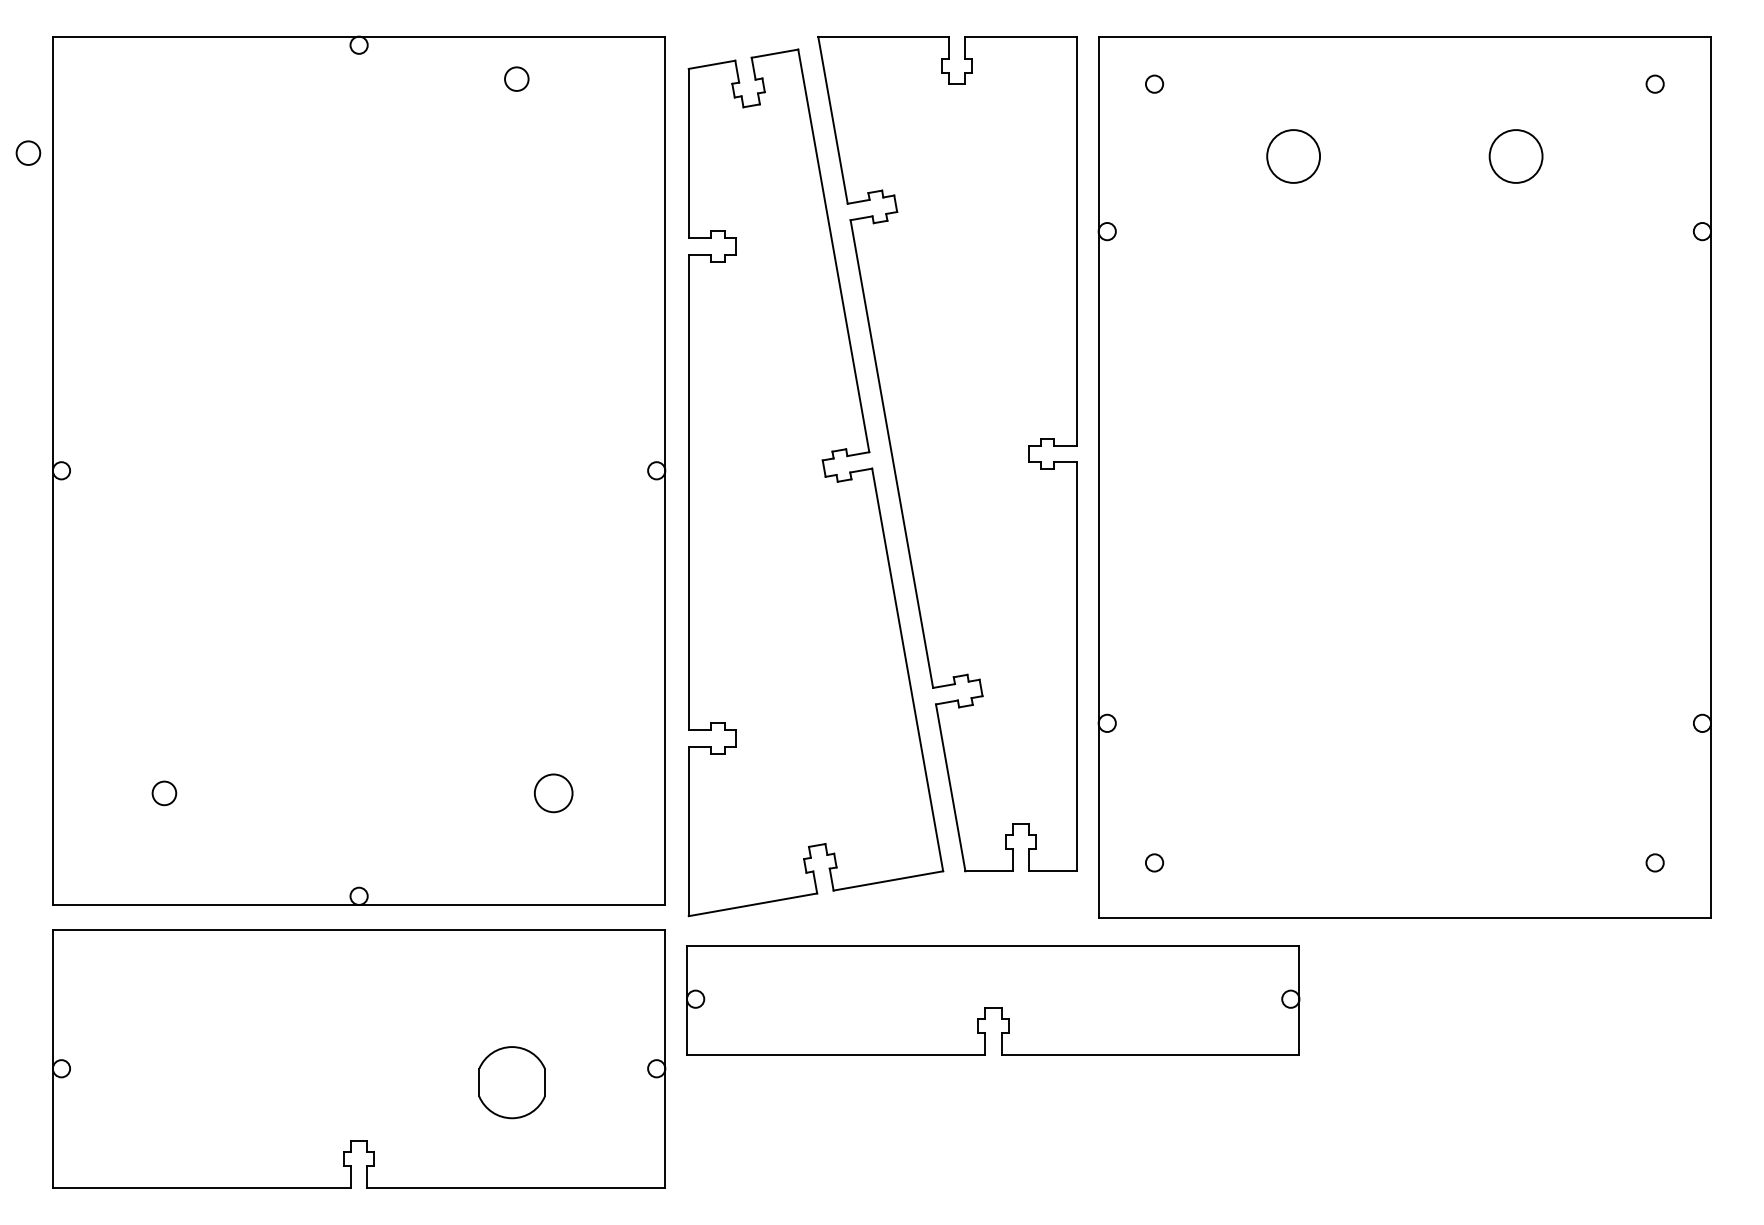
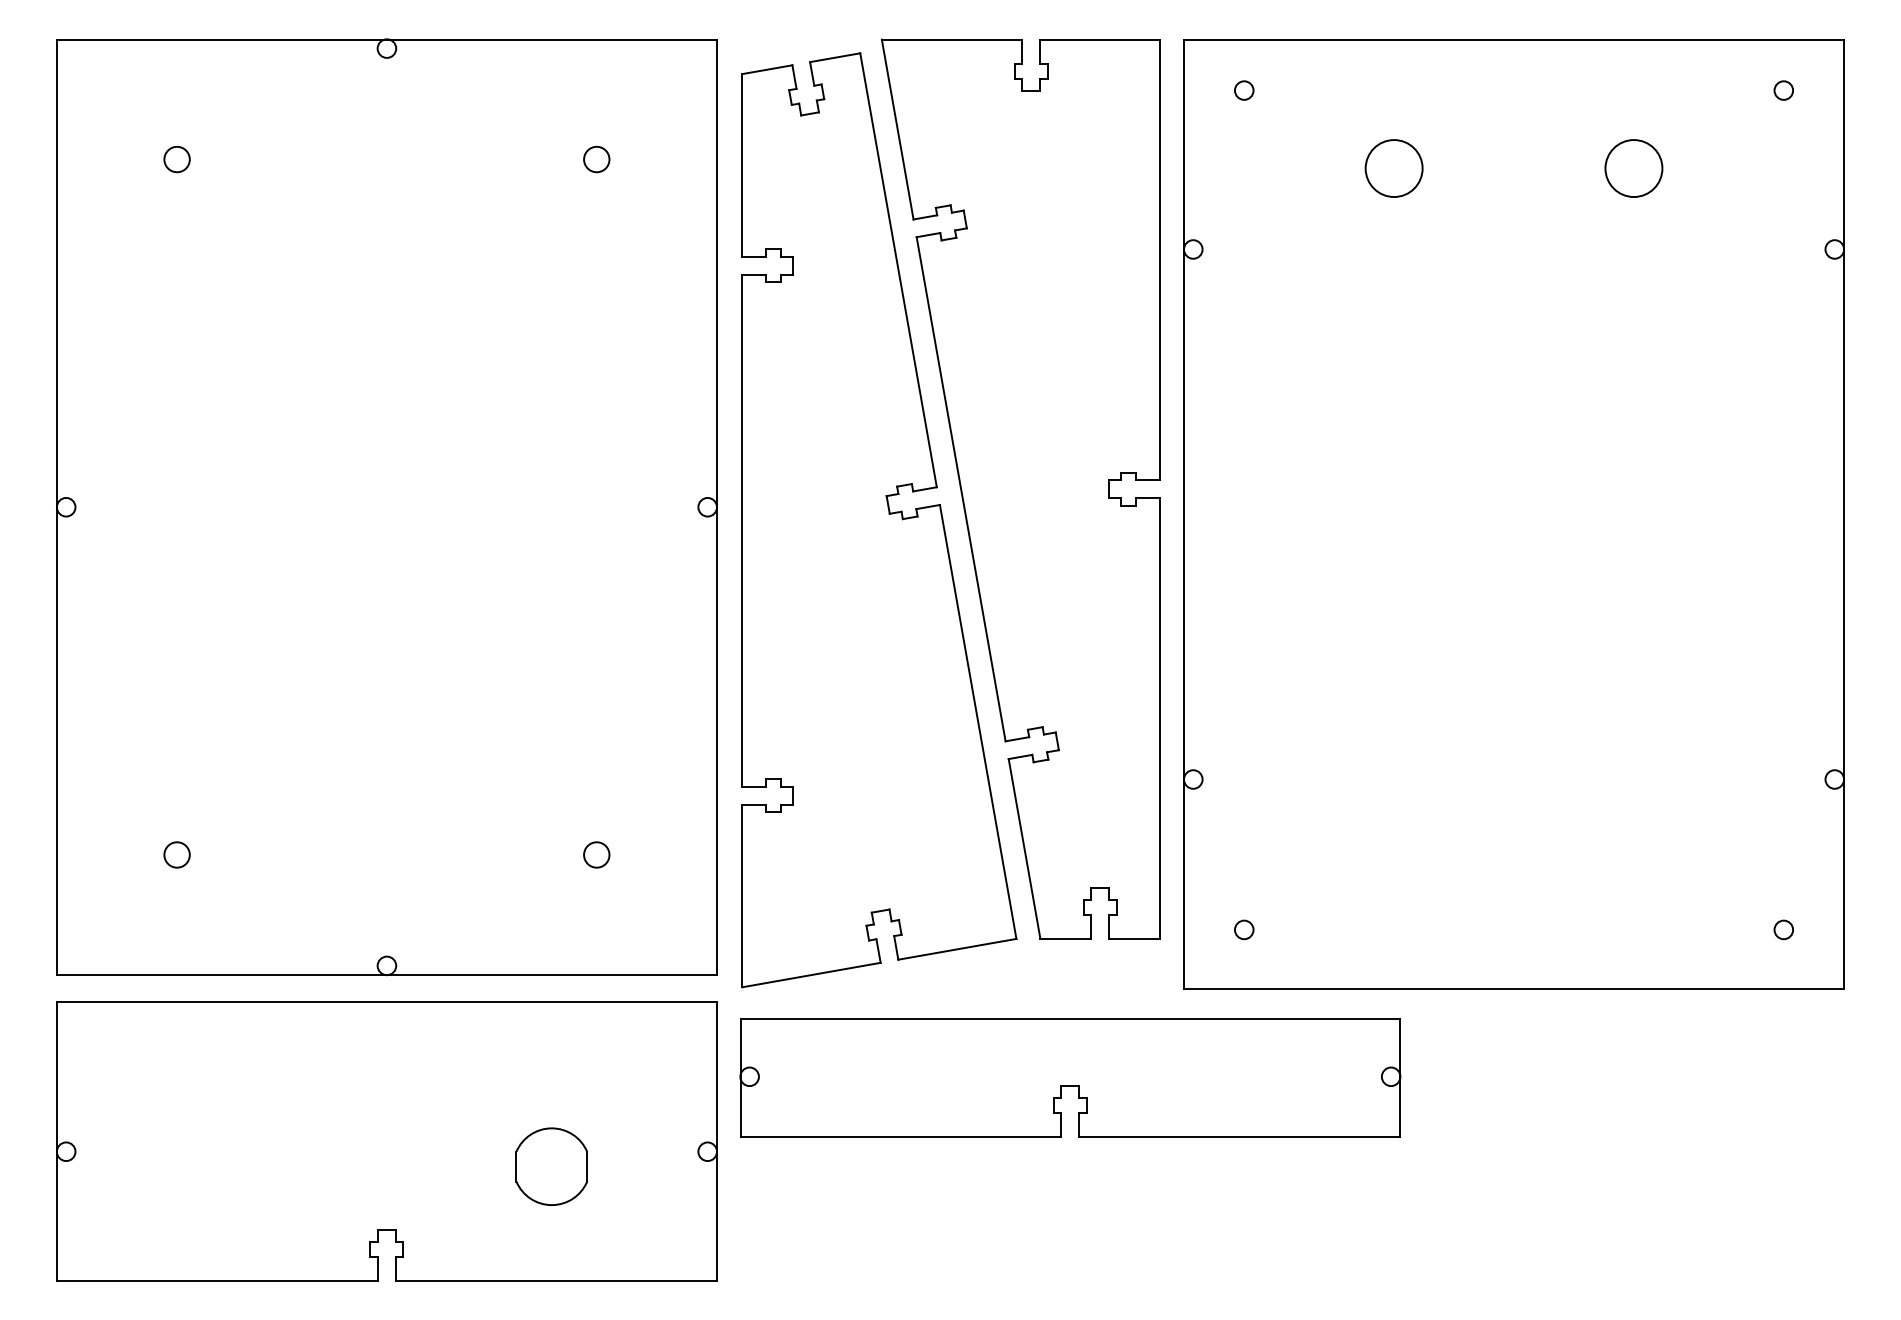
circle: (516, 78) -> (596, 158), moved
circle: (28, 152) -> (177, 158), moved
circle: (553, 793) -> (596, 855), size x0.62

